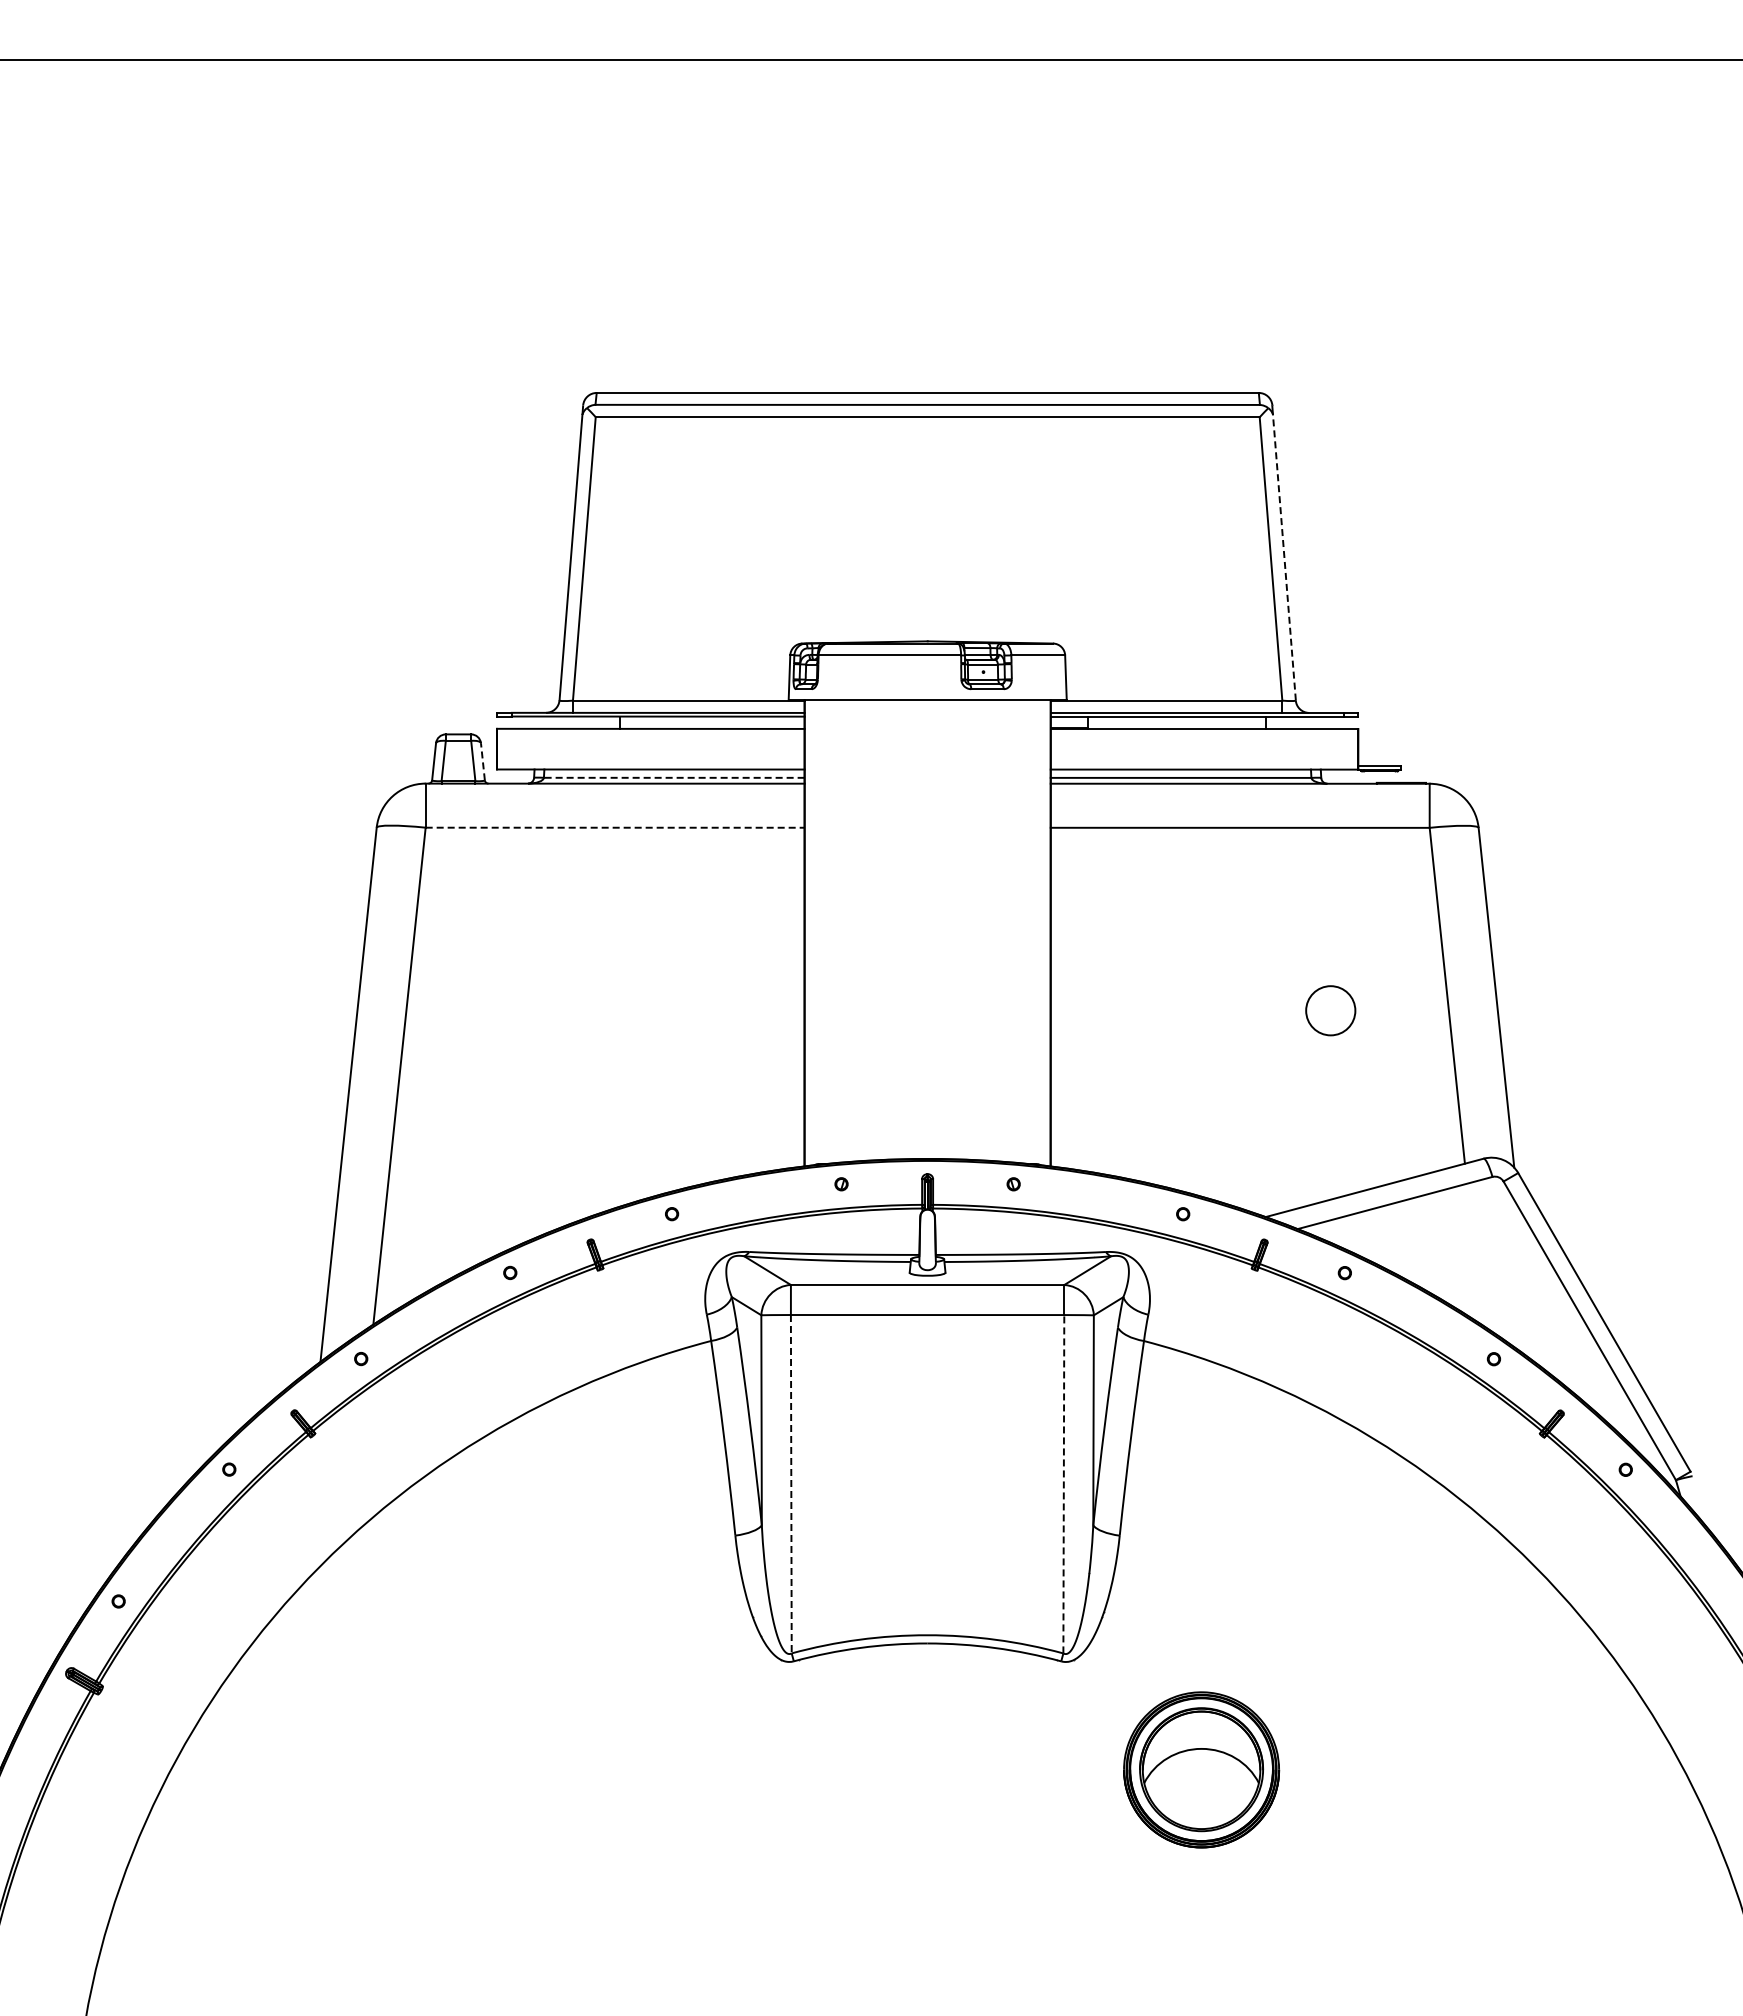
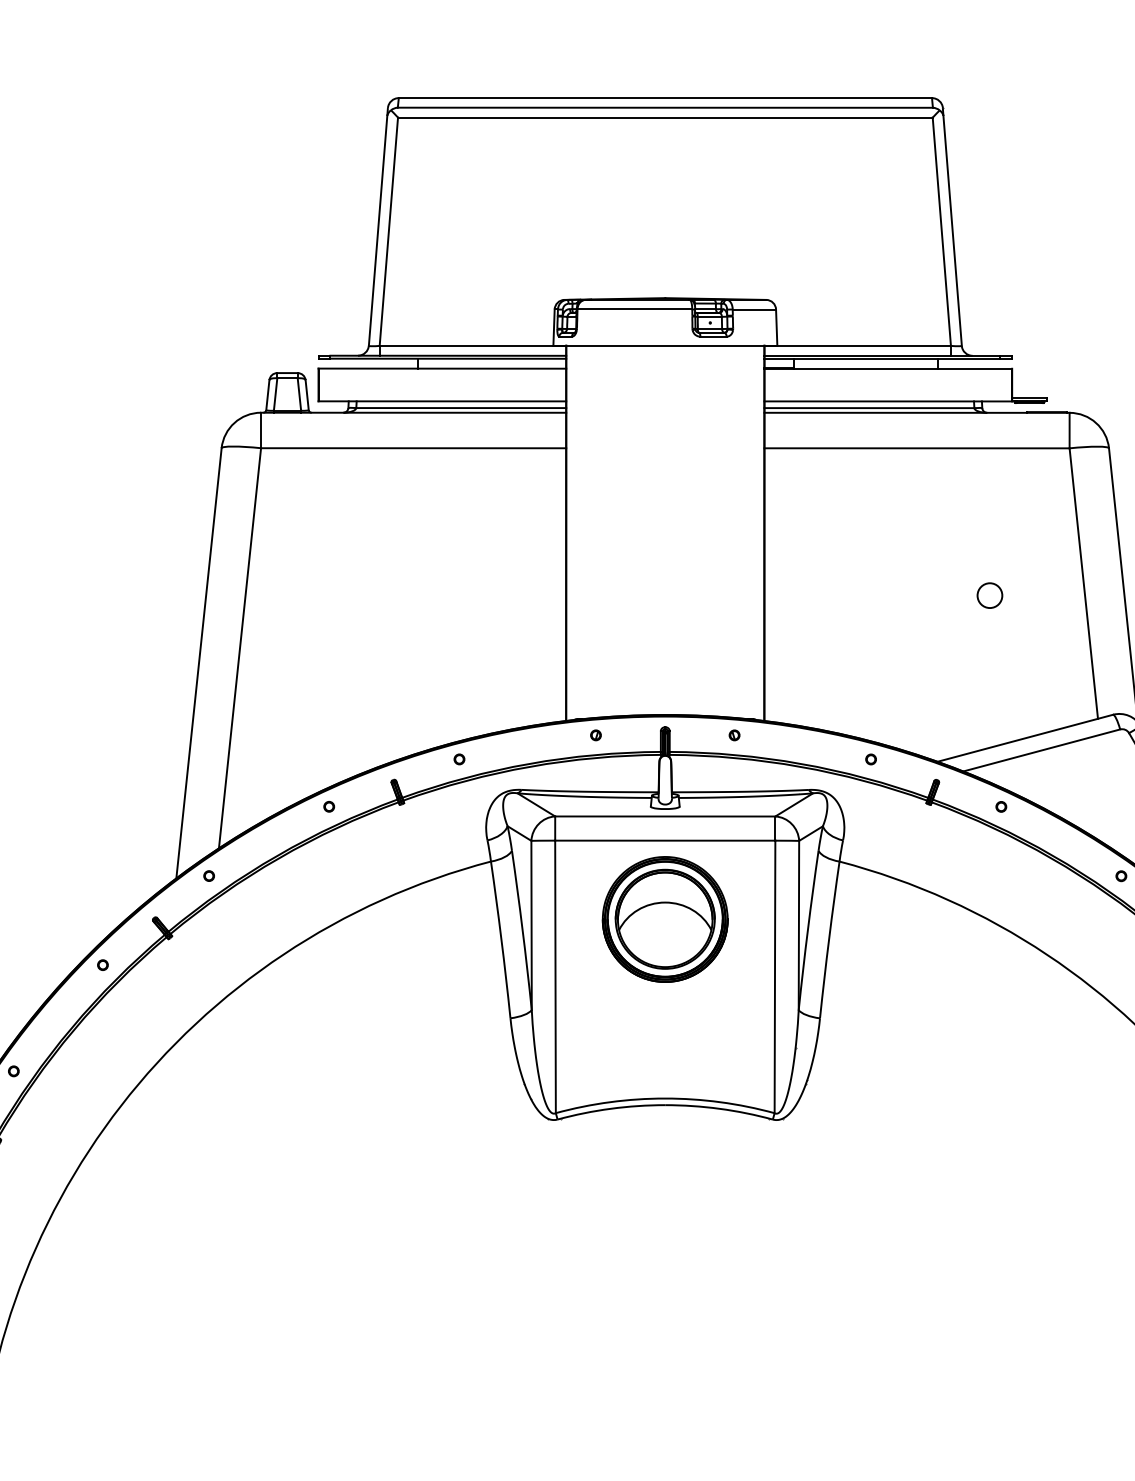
line: (1284, 557) -> (952, 230), dashed -> solid
line: (482, 761) -> (306, 394), dashed -> solid
line: (673, 777) -> (460, 407), dashed -> solid
line: (615, 827) -> (413, 448), dashed -> solid
circle: (1330, 1010) -> (989, 595), size x0.62
line: (1063, 1483) -> (774, 976), dashed -> solid
line: (791, 1484) -> (555, 977), dashed -> solid
part: (1201, 1769) -> (665, 919), moved

